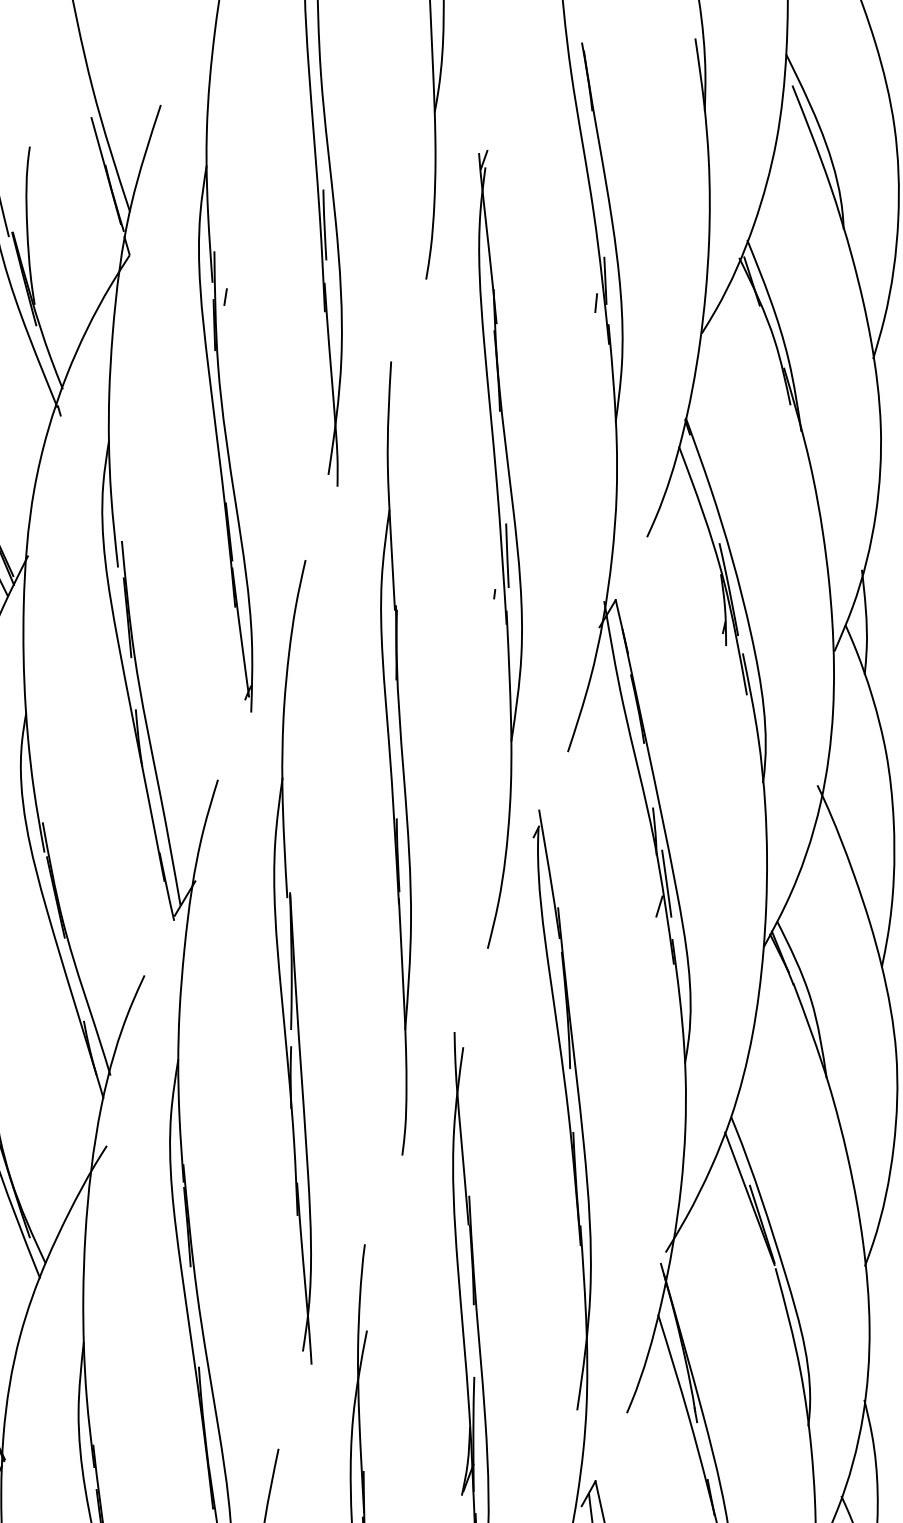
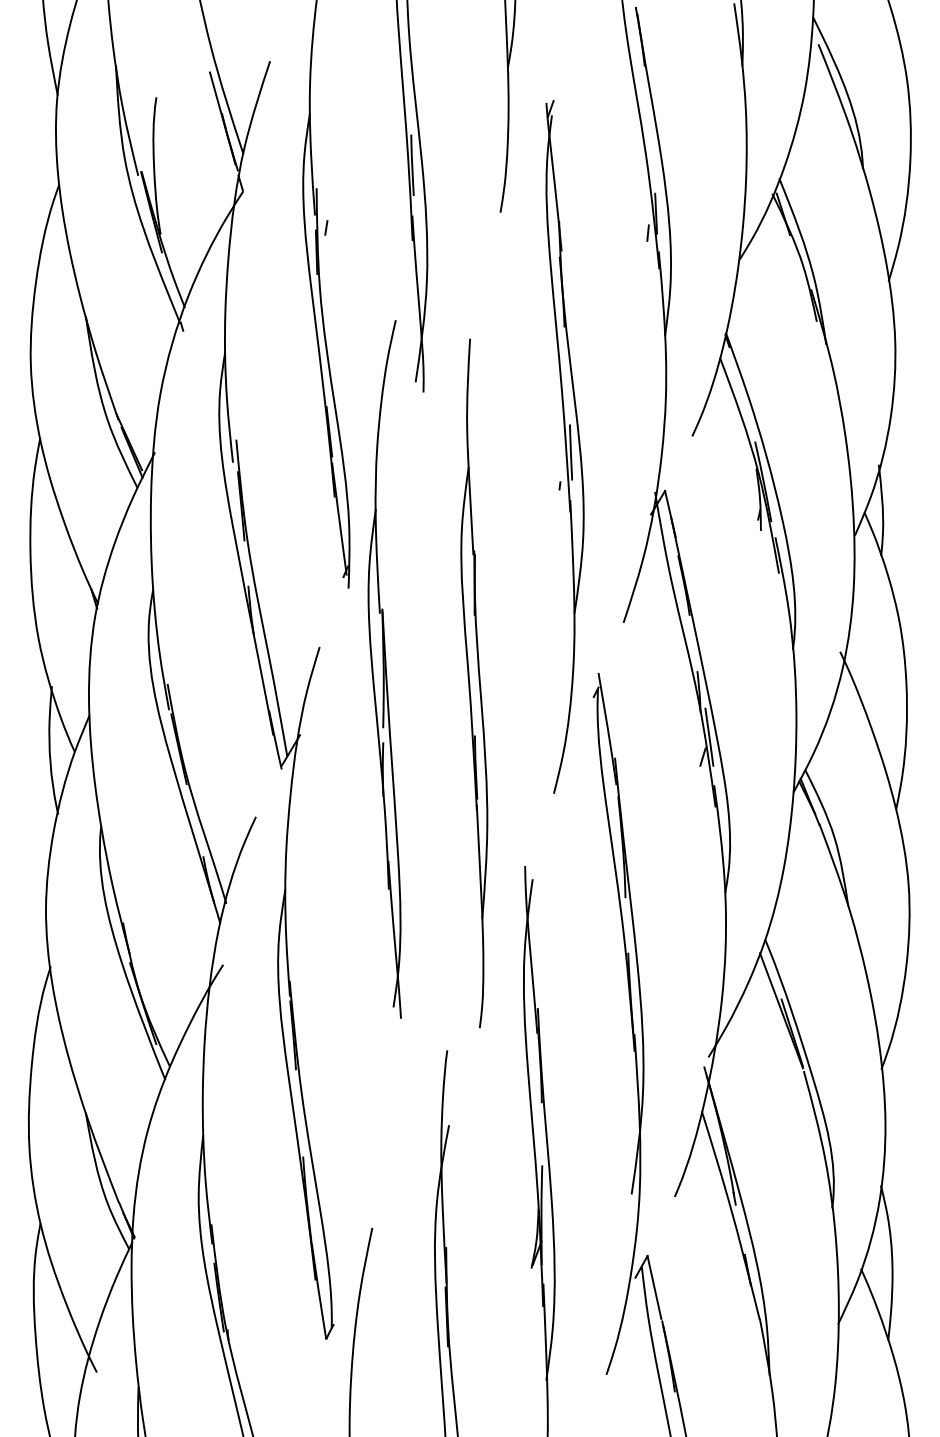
part: (396, 758) -> (474, 683), moved
part: (292, 962) -> (384, 669), moved

